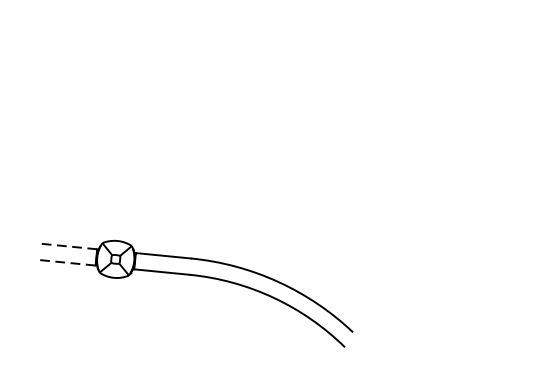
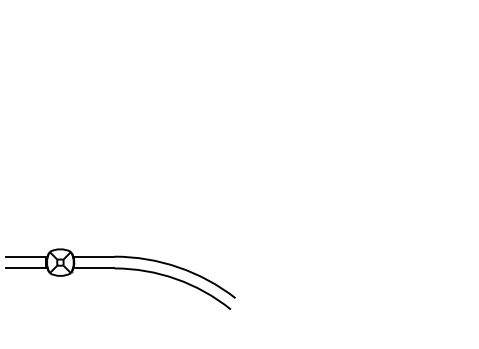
line: (69, 246) -> (26, 256), dashed -> solid
line: (68, 262) -> (26, 268), dashed -> solid

